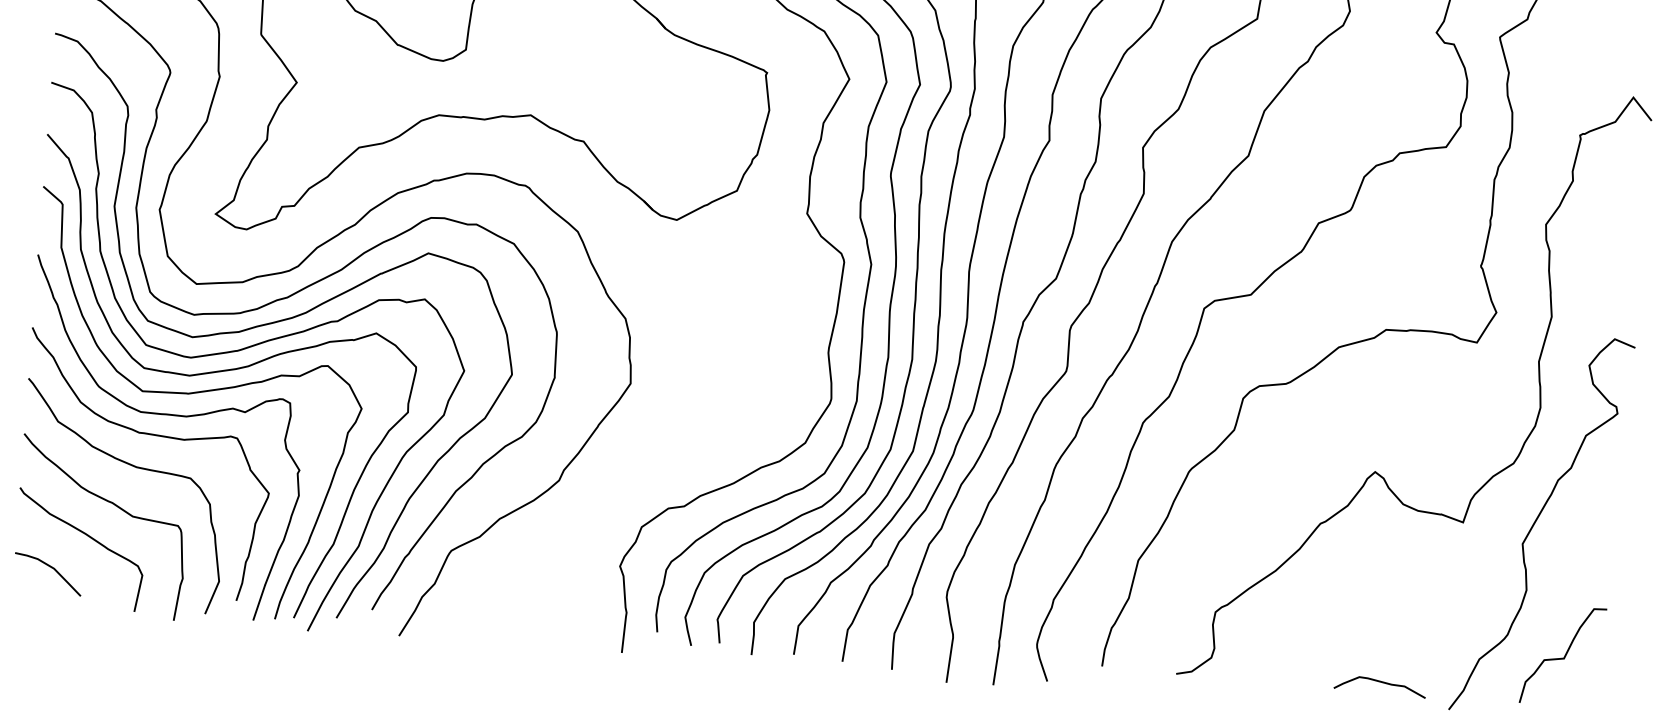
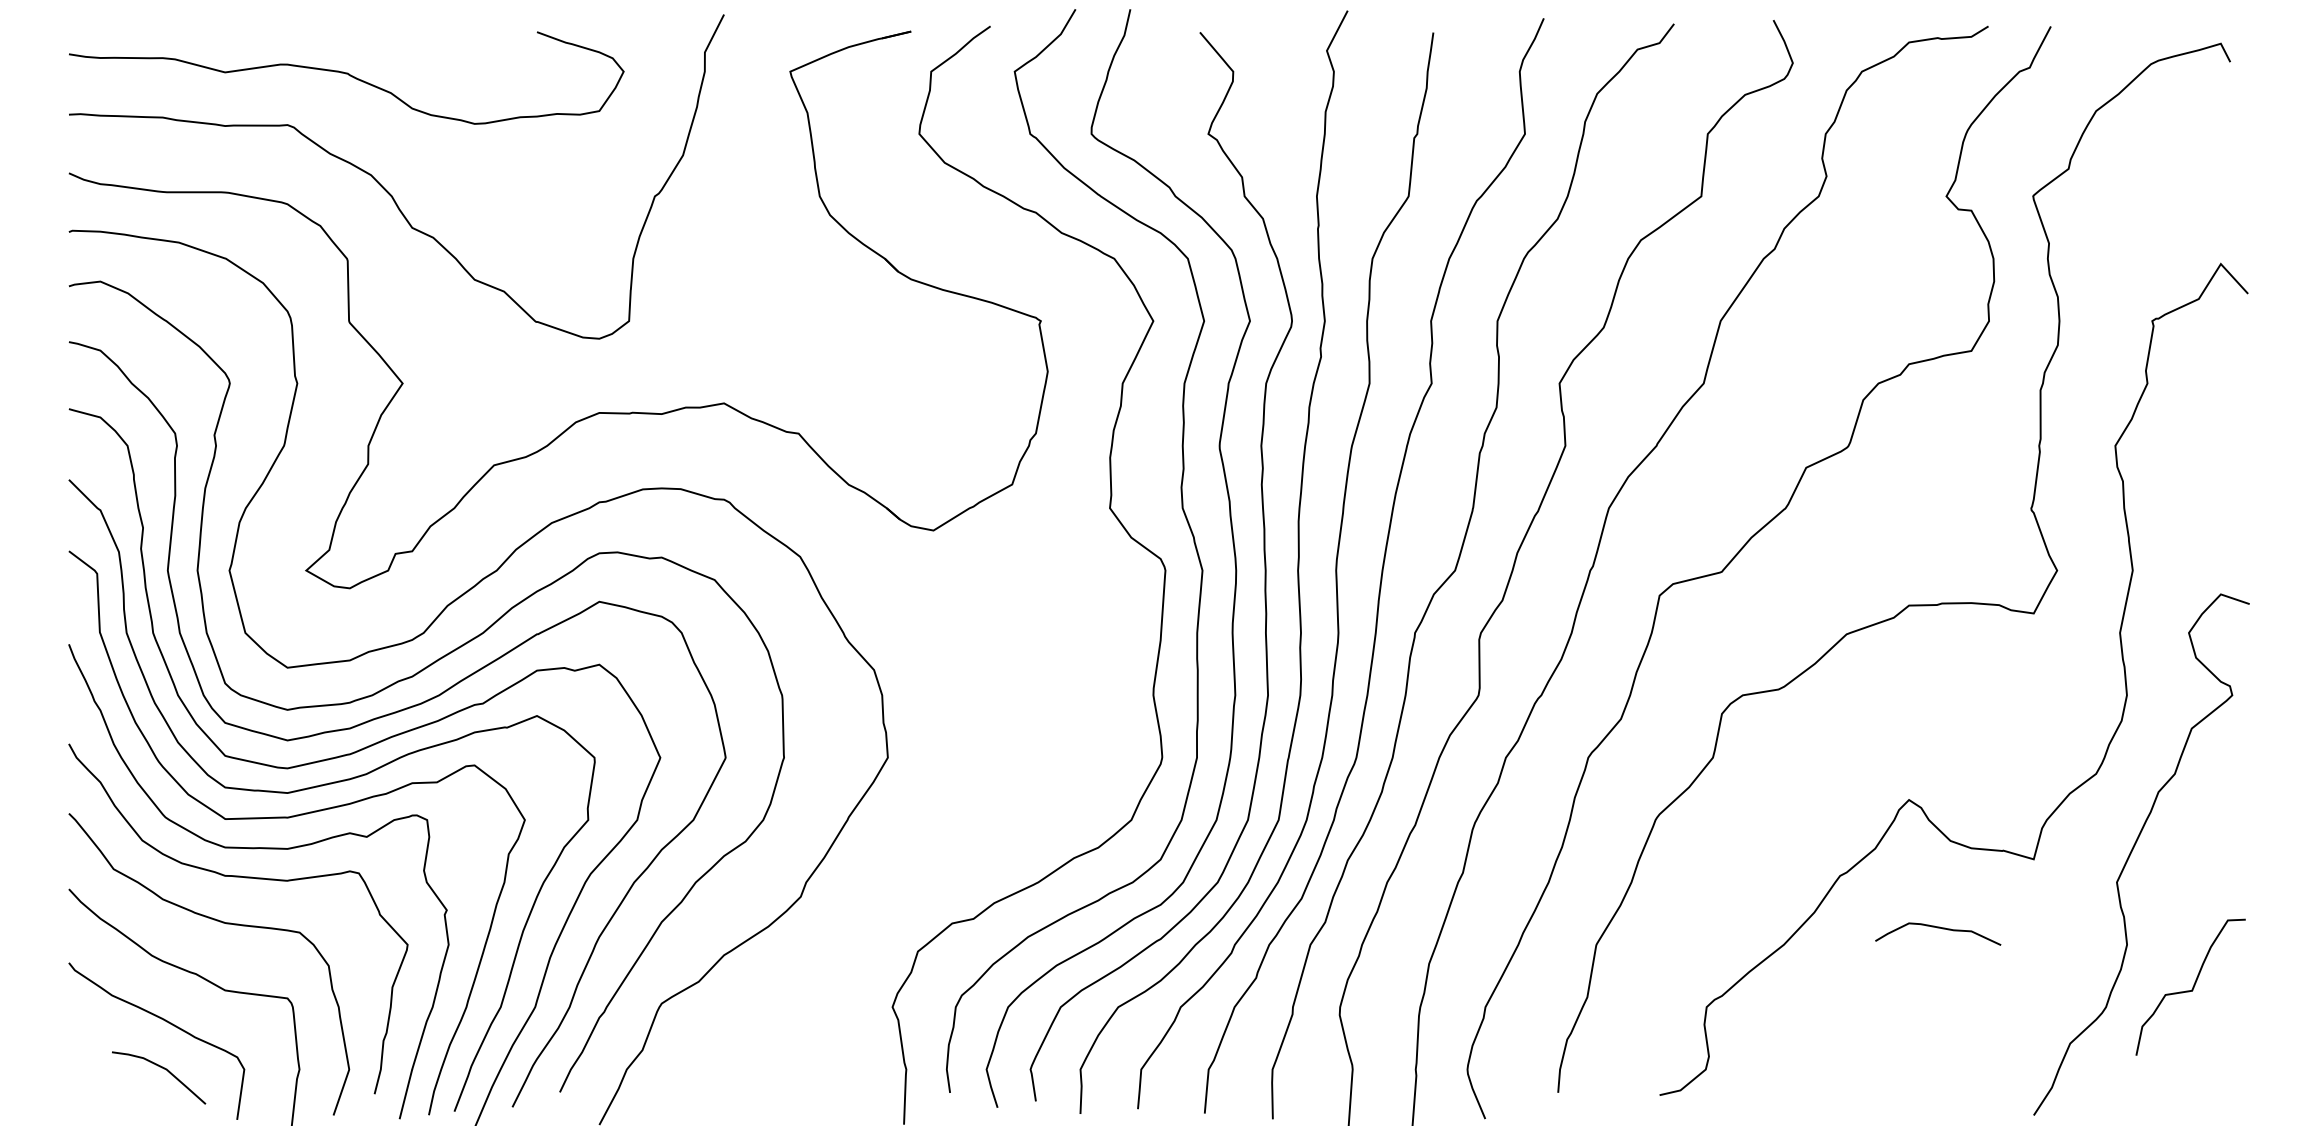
curve: (50, 567) -> (161, 1068), moved
curve: (1564, 655) -> (2192, 986), moved
curve: (1380, 682) -> (1938, 928), moved

